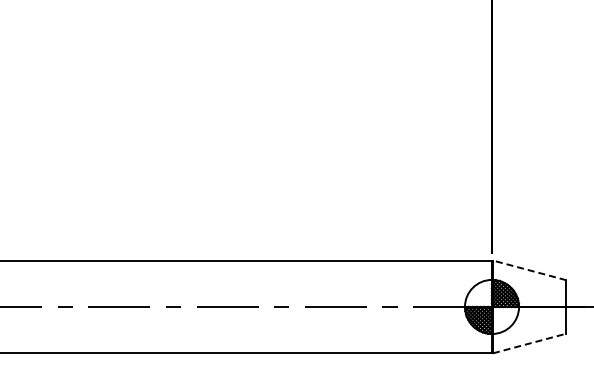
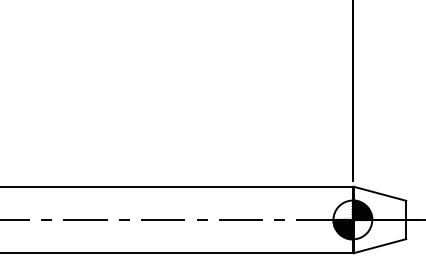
line: (529, 270) -> (379, 193), dashed -> solid
line: (530, 343) -> (380, 246), dashed -> solid

